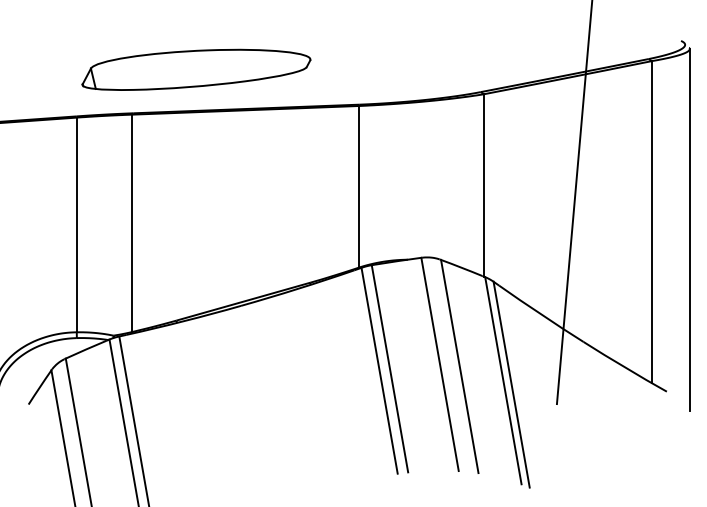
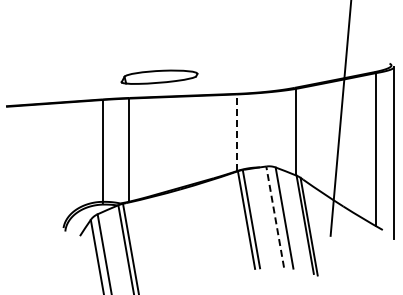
part: (196, 68) -> (159, 76), size x0.7
line: (358, 186) -> (236, 132), solid -> dashed
line: (440, 363) -> (275, 216), solid -> dashed

